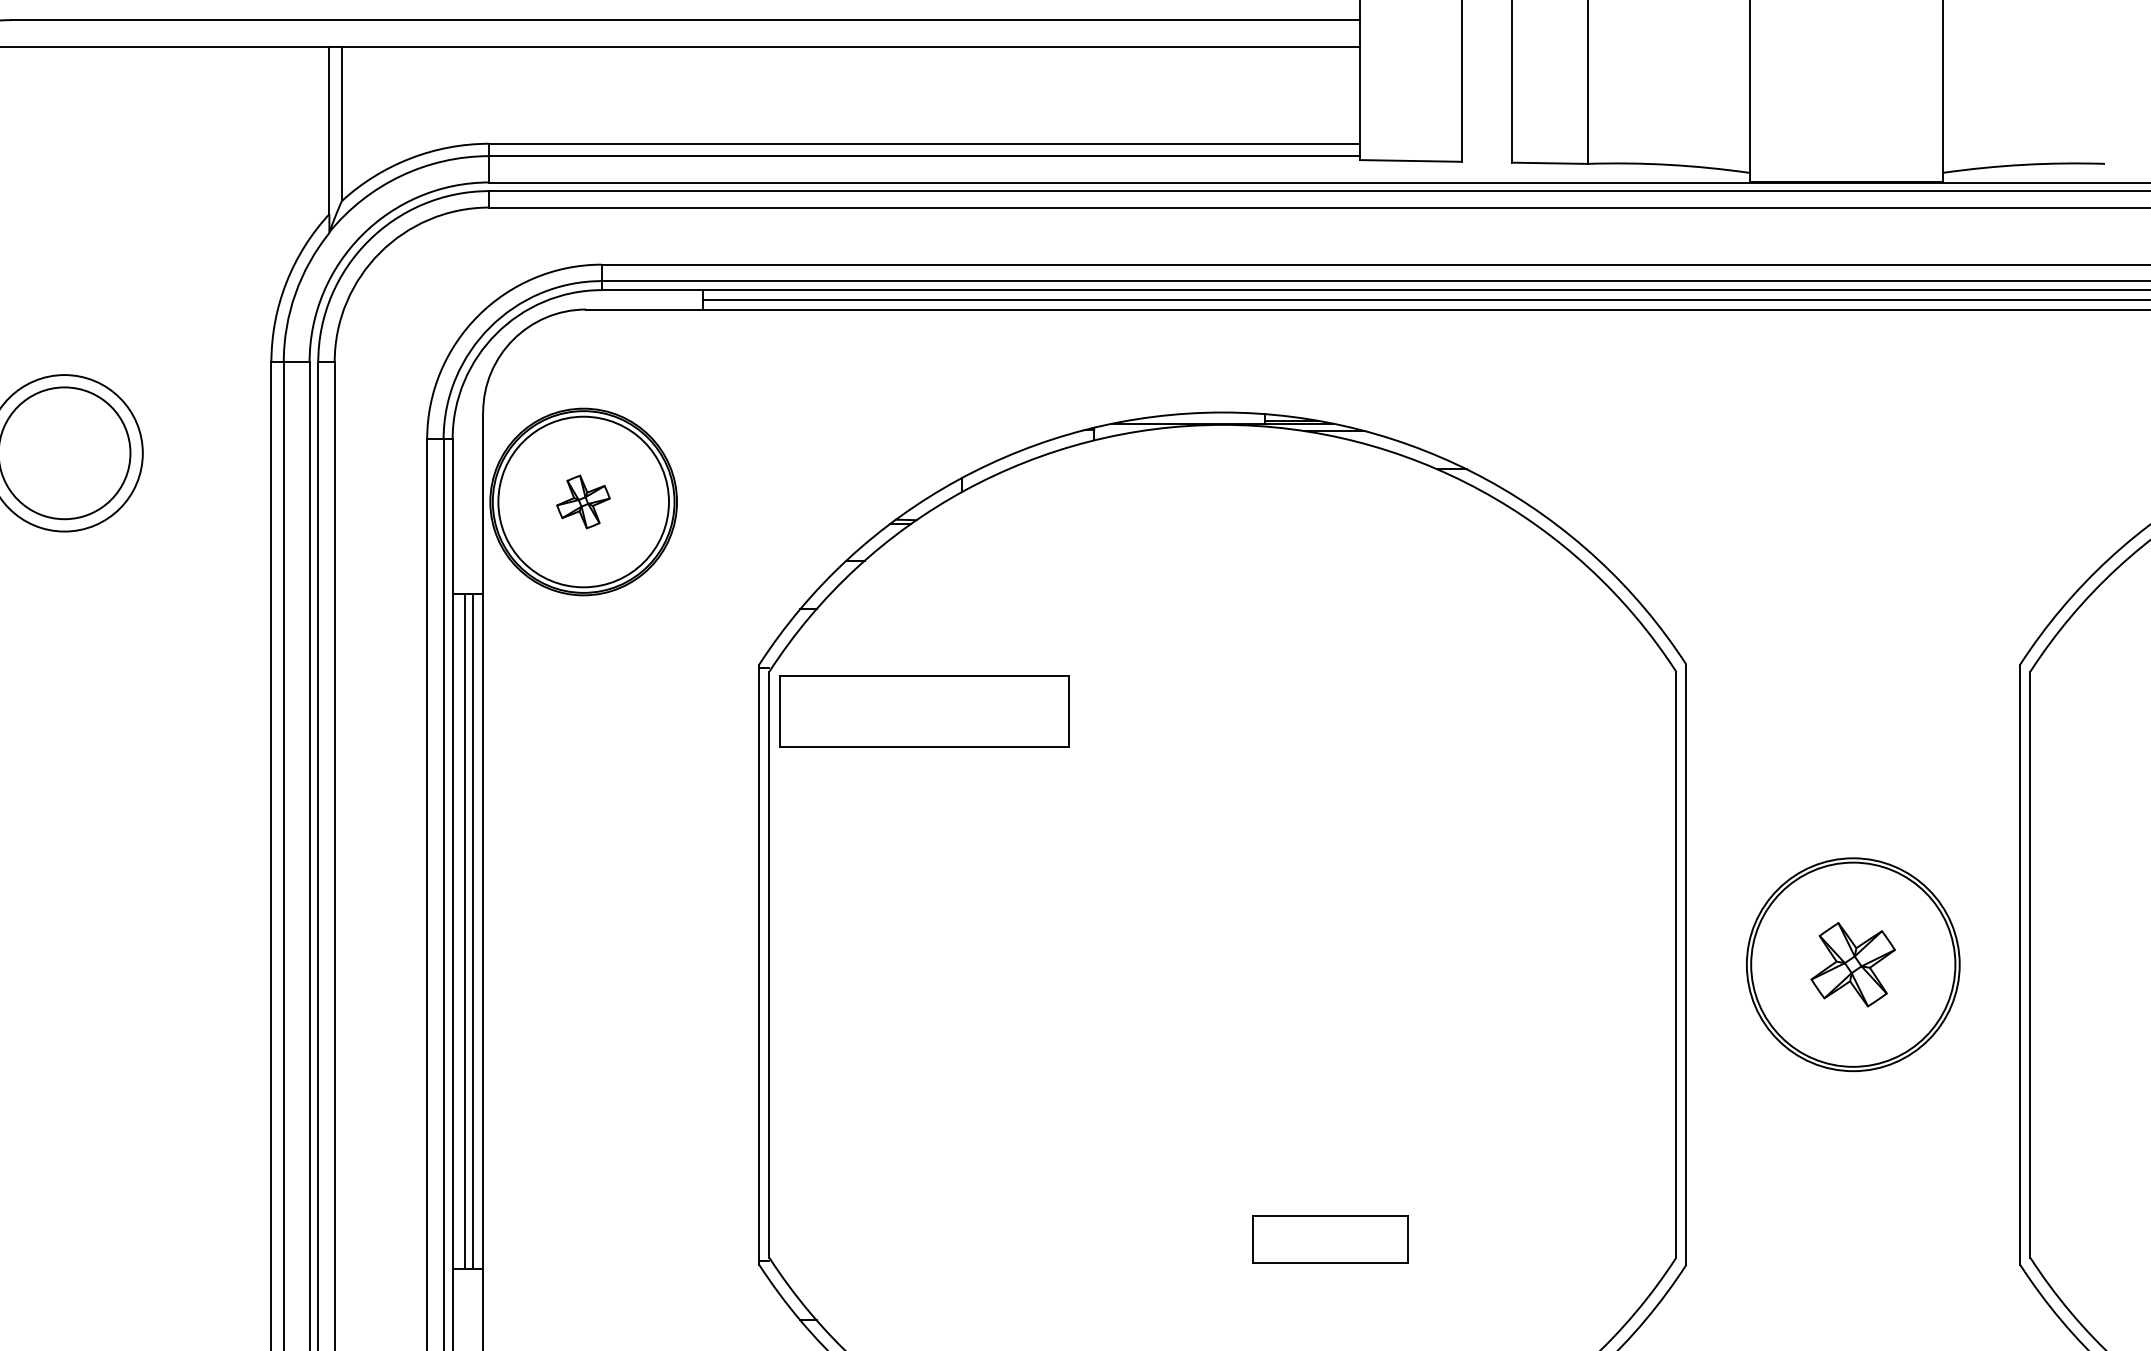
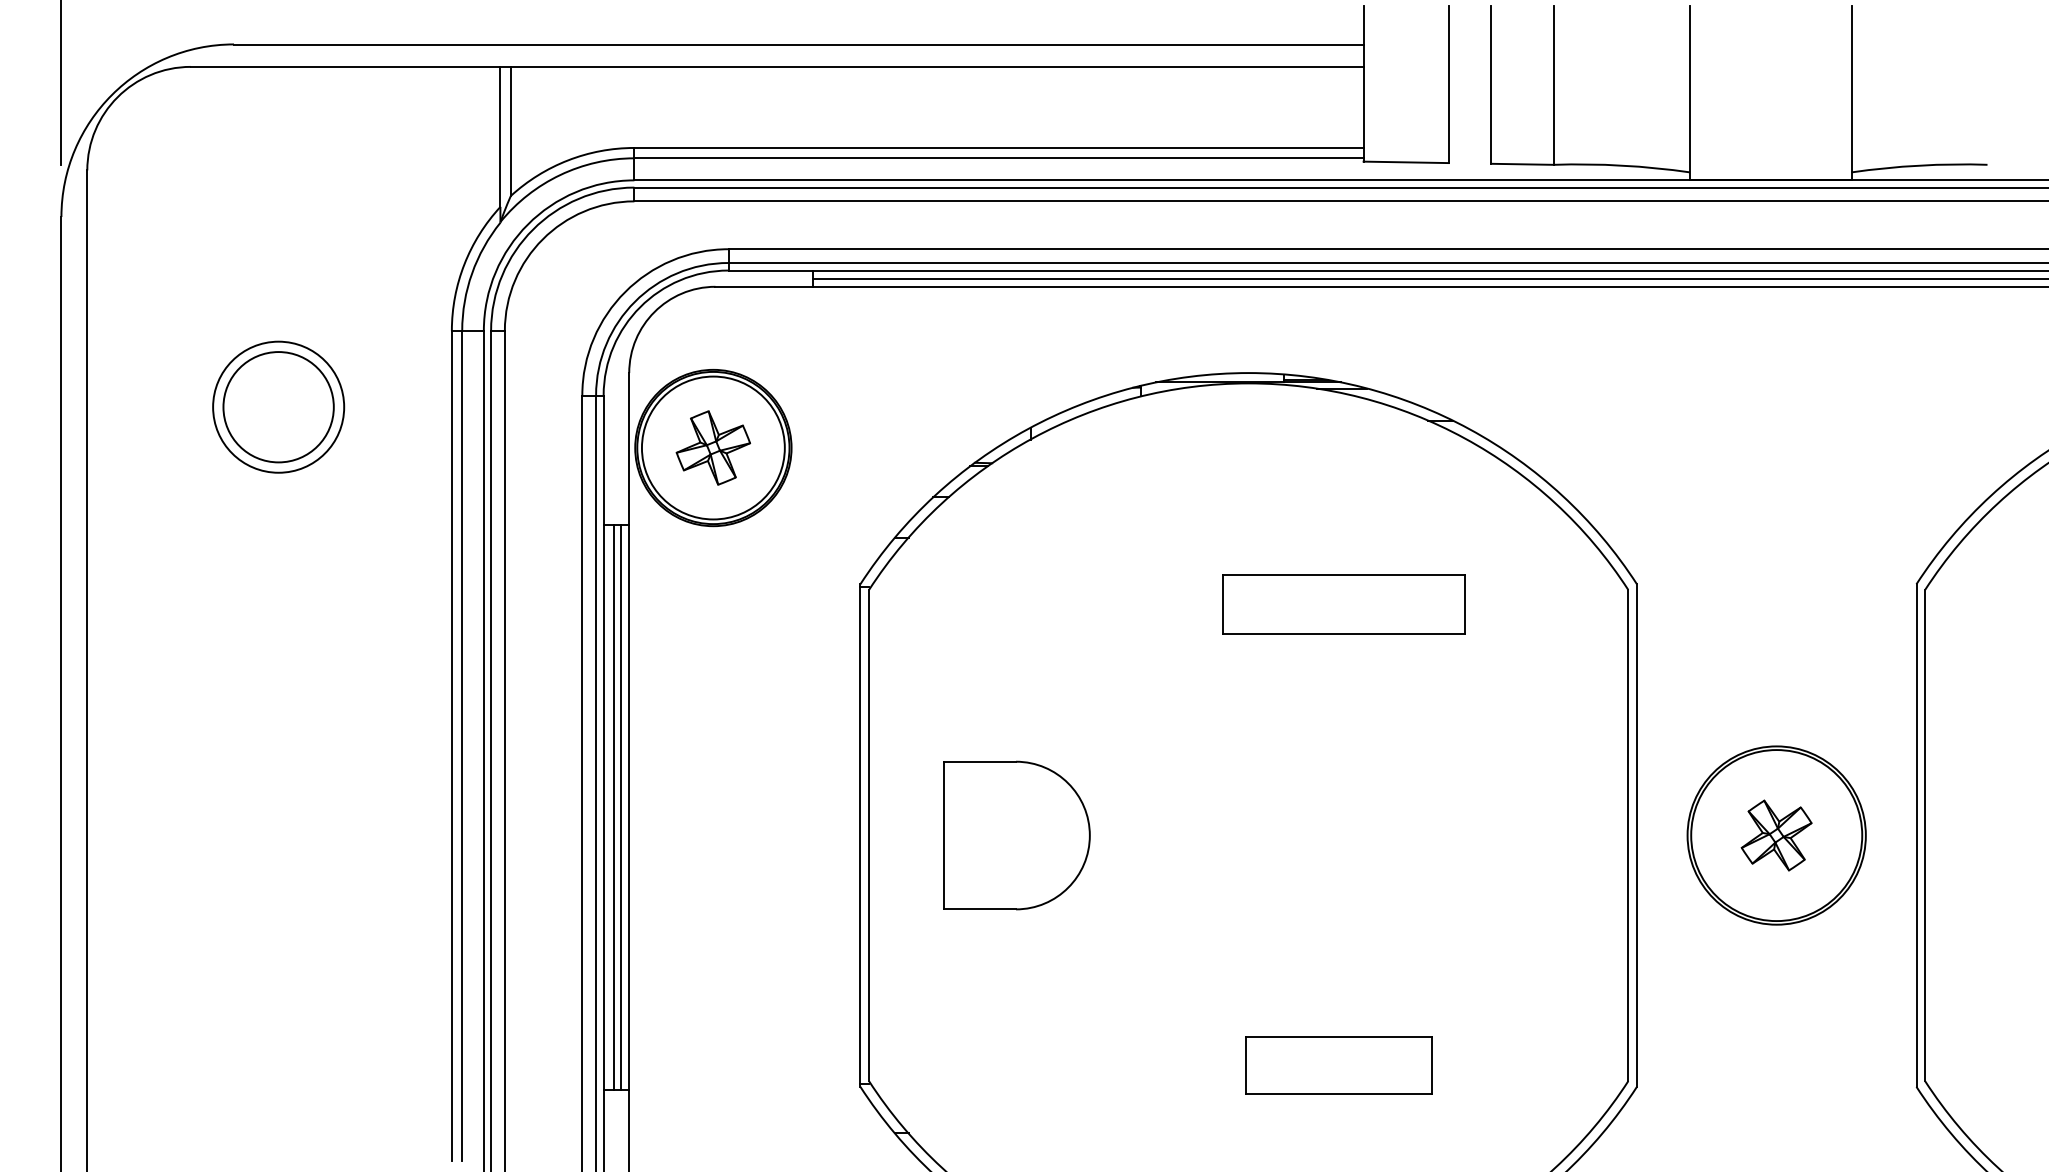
part: (582, 501) -> (712, 447), size x1.67
part: (924, 711) -> (1343, 604), moved
part: (945, 964) -> (1016, 835), added
part: (1330, 1239) -> (1338, 1065), size x1.43

